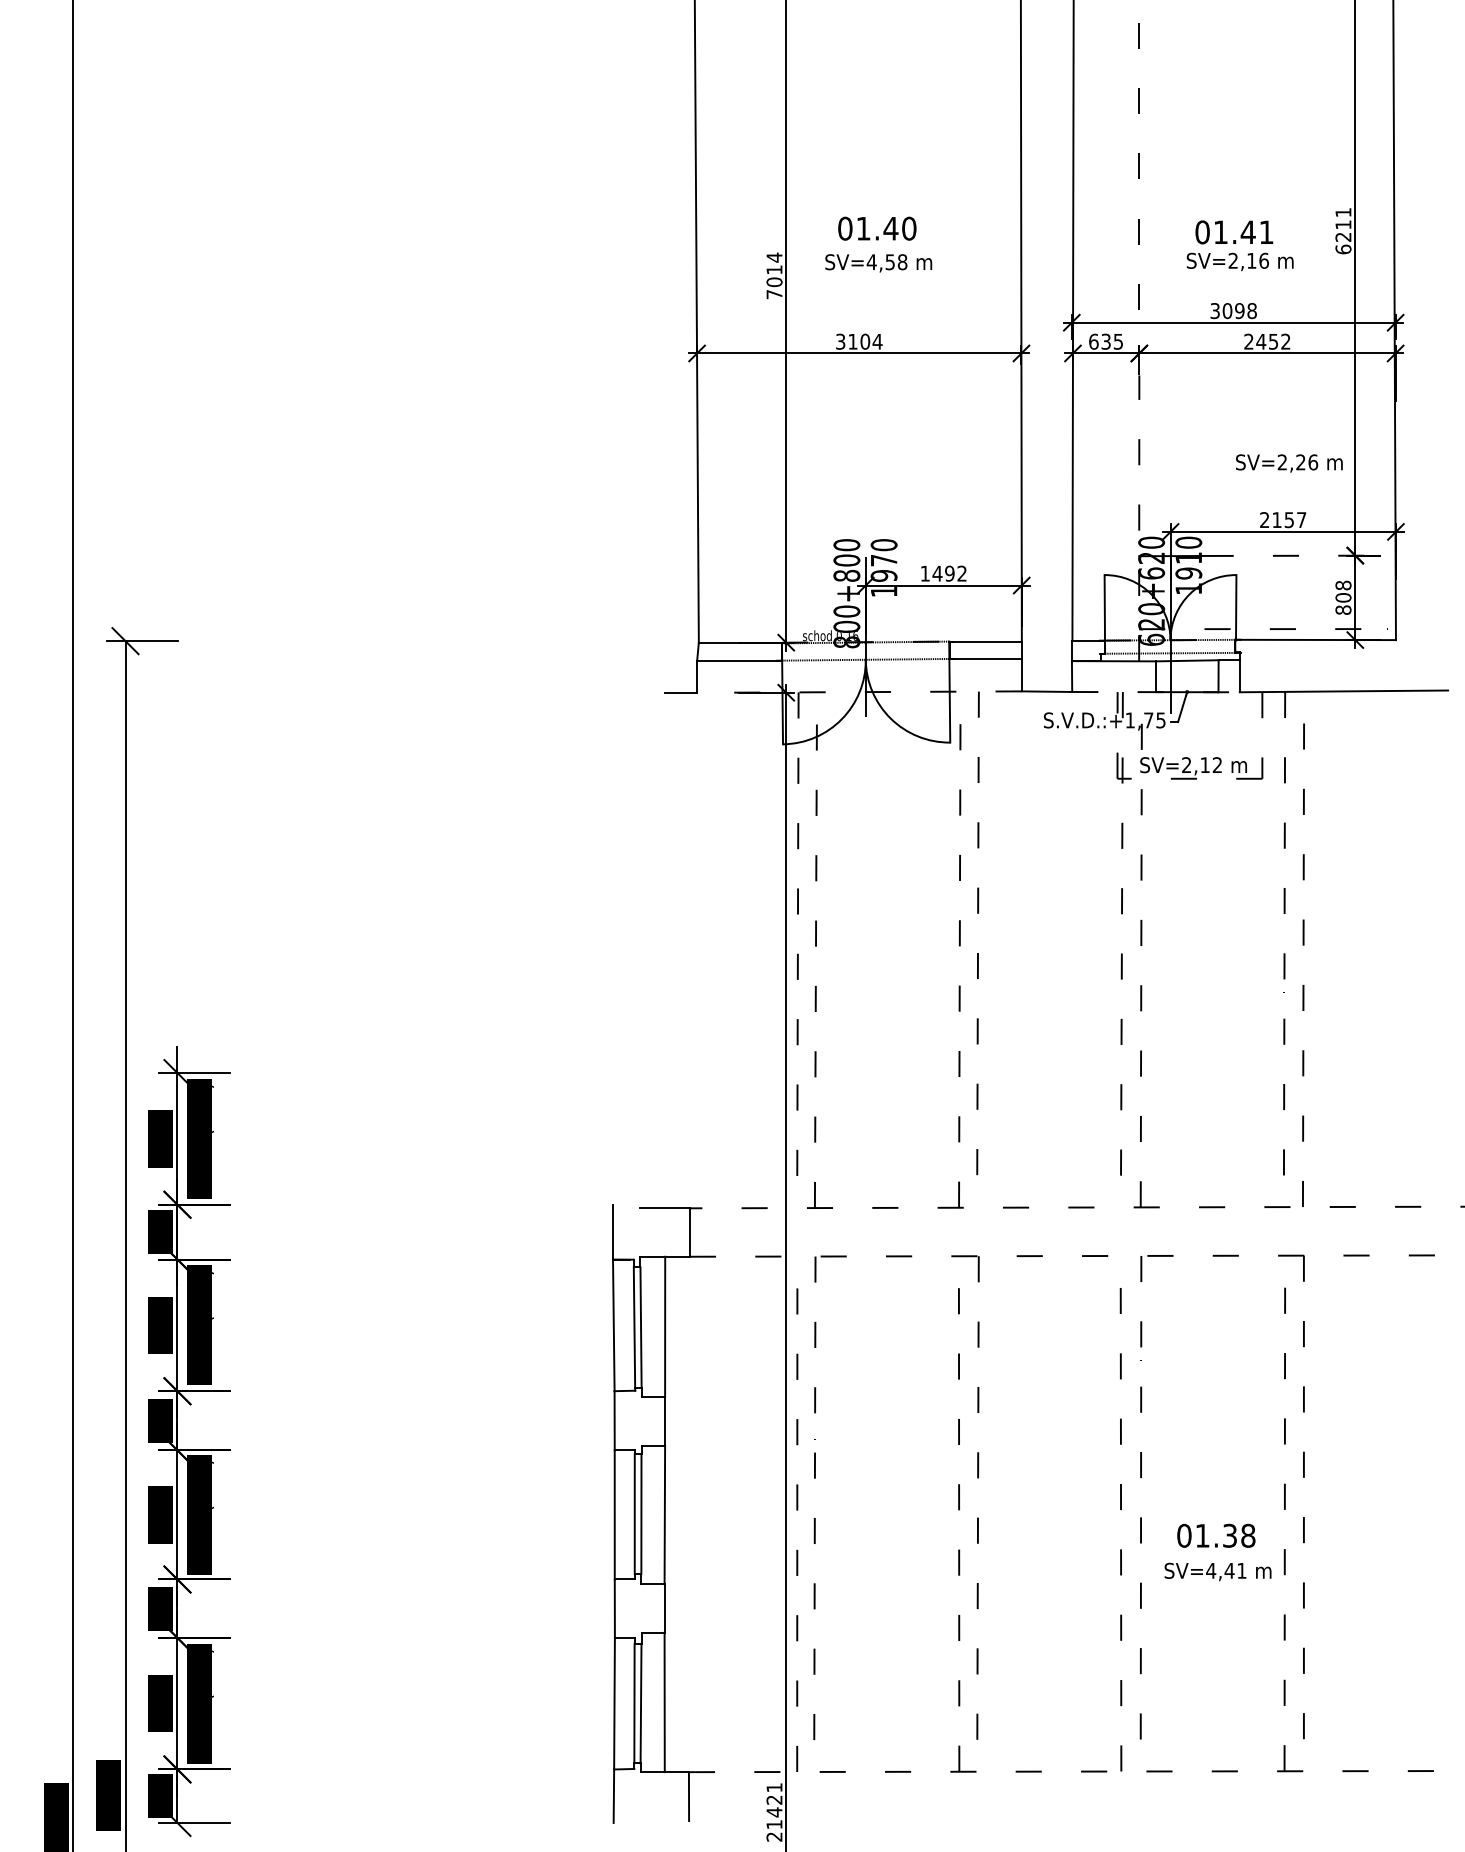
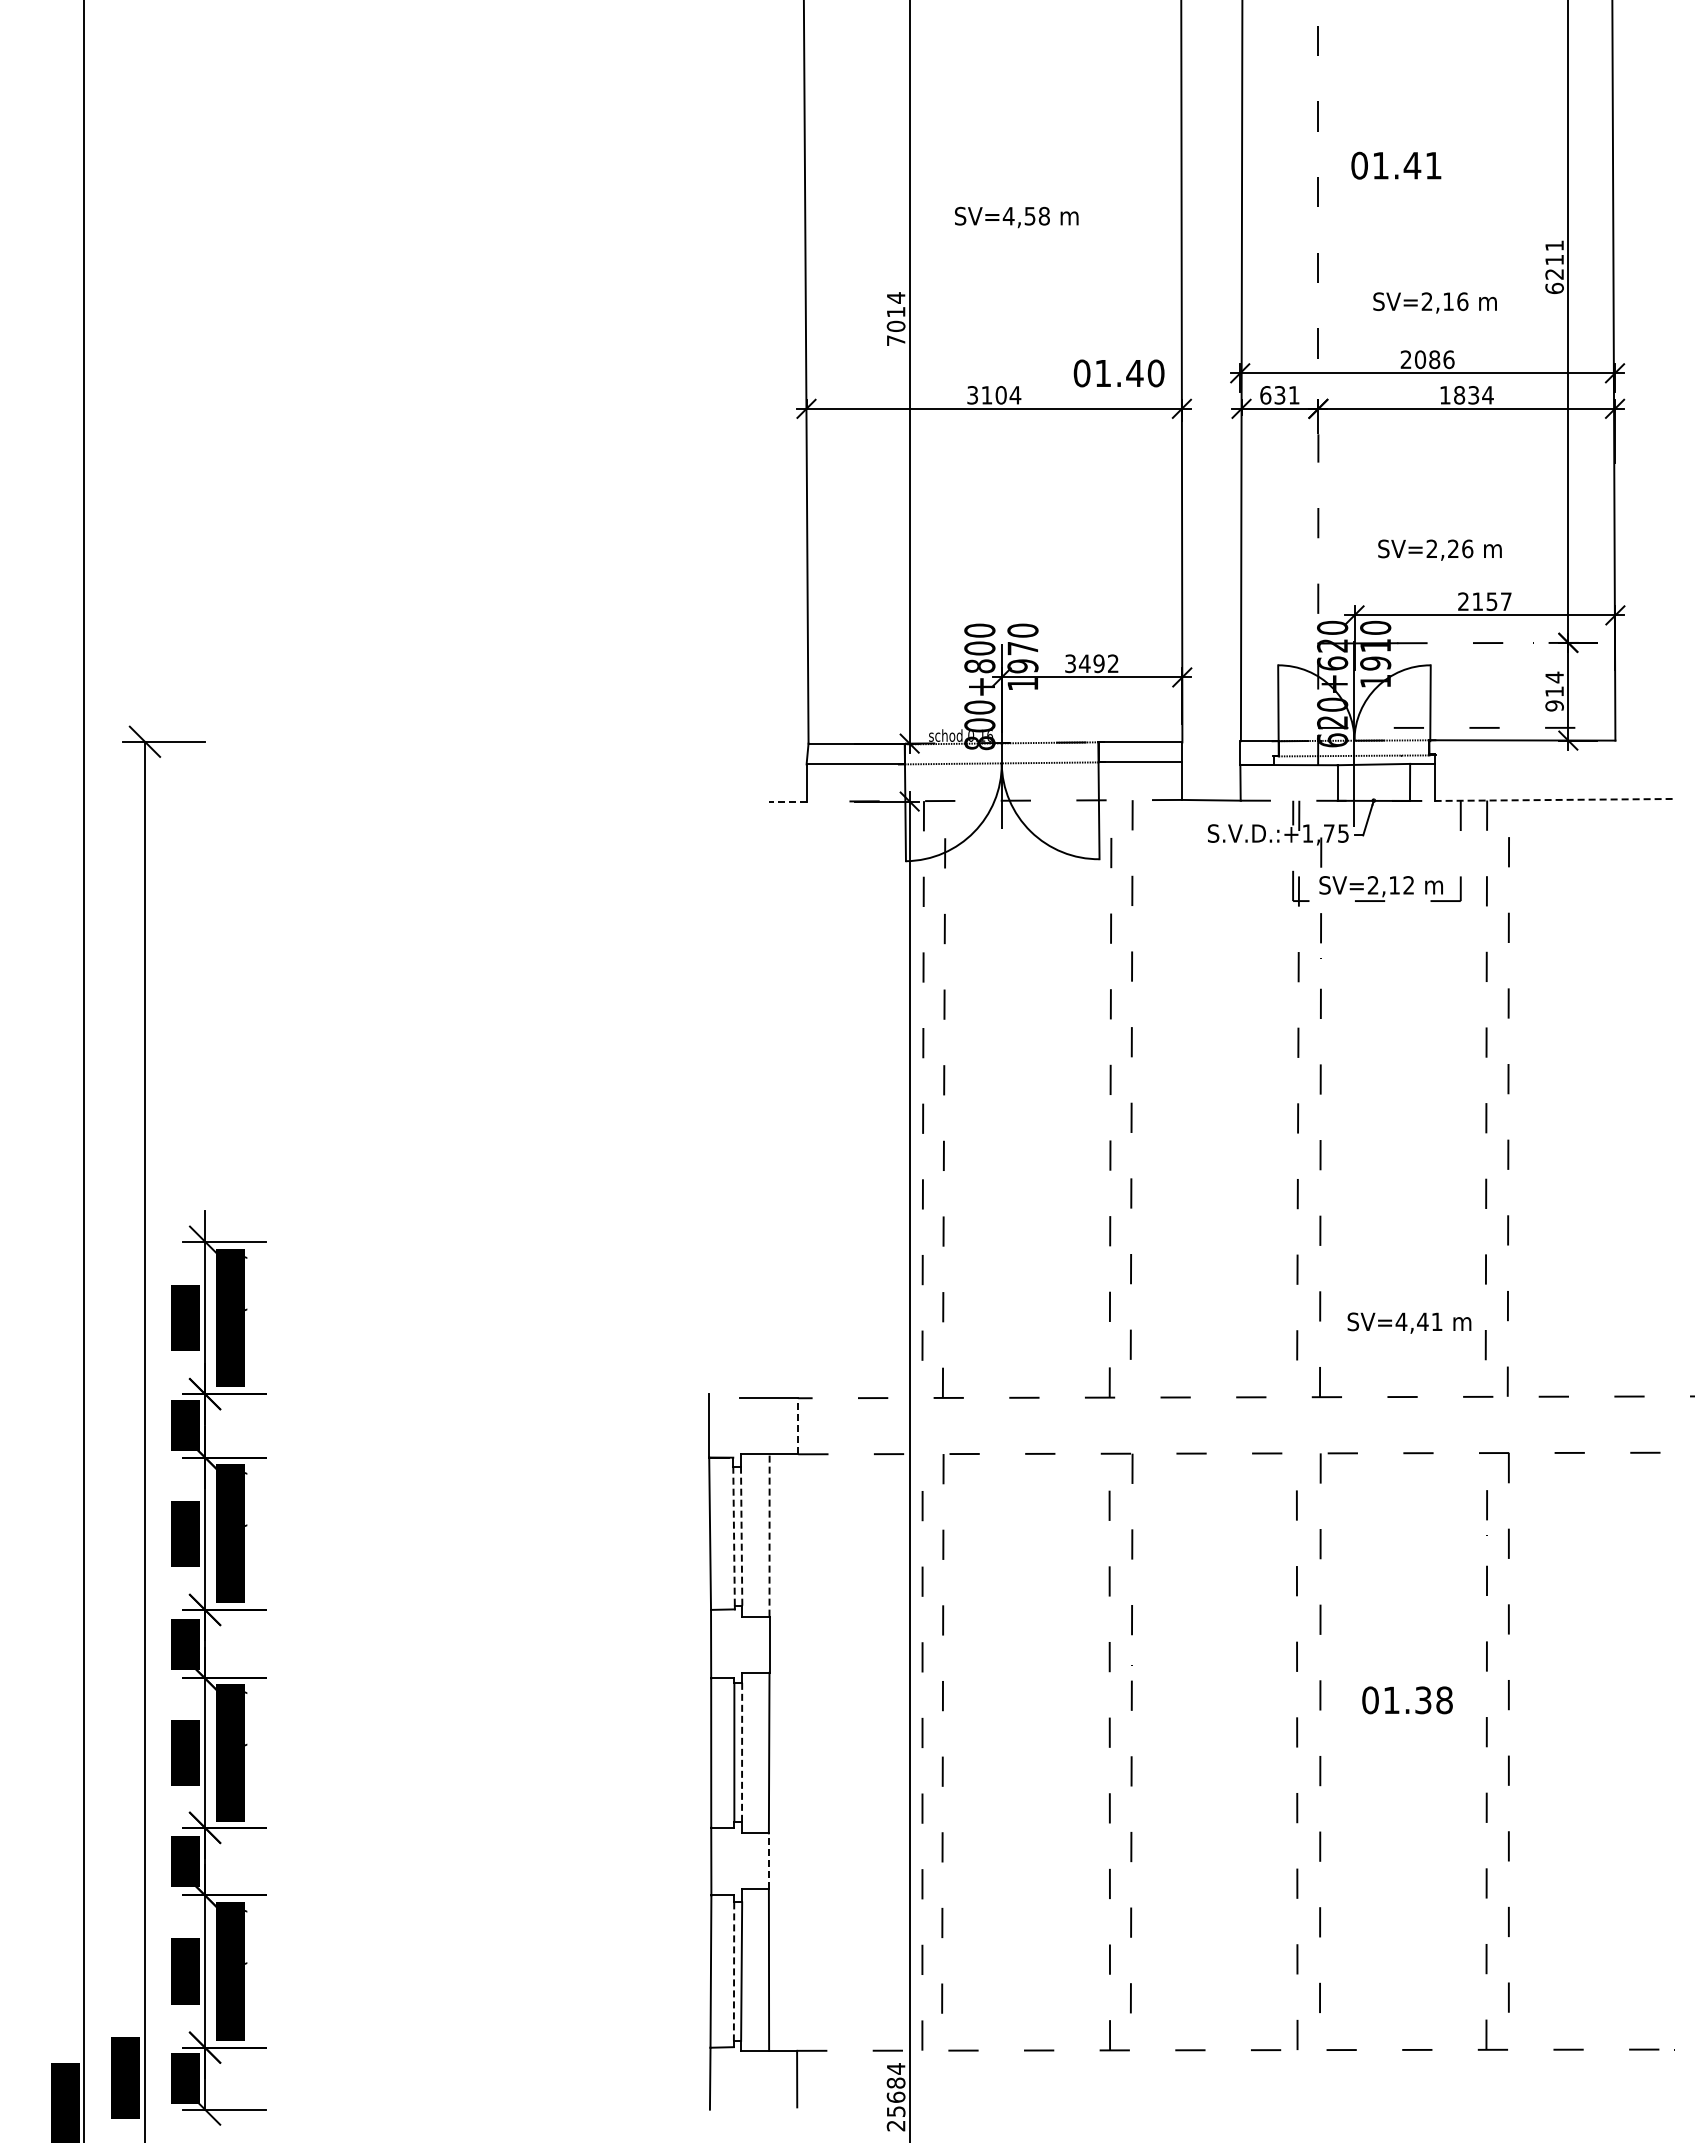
text: (876, 228) -> (1118, 373), moved
text: (1234, 232) -> (1396, 165), moved
text: (878, 263) -> (1016, 217), moved
text: (1233, 310) -> (1427, 359), 3098 -> 2086
text: (1117, 341) -> (1293, 395), 635 -> 631
text: (1267, 341) -> (1466, 395), 2452 -> 1834
text: (1288, 462) -> (1439, 549), moved
text: (925, 573) -> (1070, 663), 1492 -> 3492
text: (1343, 597) -> (1554, 691), 808 -> 914
line: (1344, 690) -> (1555, 799), solid -> dashed
line: (680, 692) -> (787, 801), solid -> dashed
line: (690, 1231) -> (798, 1425), solid -> dashed
line: (665, 1326) -> (769, 1534), solid -> dashed
line: (634, 1327) -> (734, 1536), solid -> dashed
line: (640, 1327) -> (741, 1536), solid -> dashed
line: (641, 1514) -> (742, 1752), solid -> dashed
text: (1216, 1535) -> (1407, 1700), moved
text: (1218, 1571) -> (1409, 1322), moved
line: (664, 1607) -> (768, 1860), solid -> dashed
line: (634, 1704) -> (734, 1972), solid -> dashed
text: (773, 1805) -> (895, 2089), 21421 -> 25684

